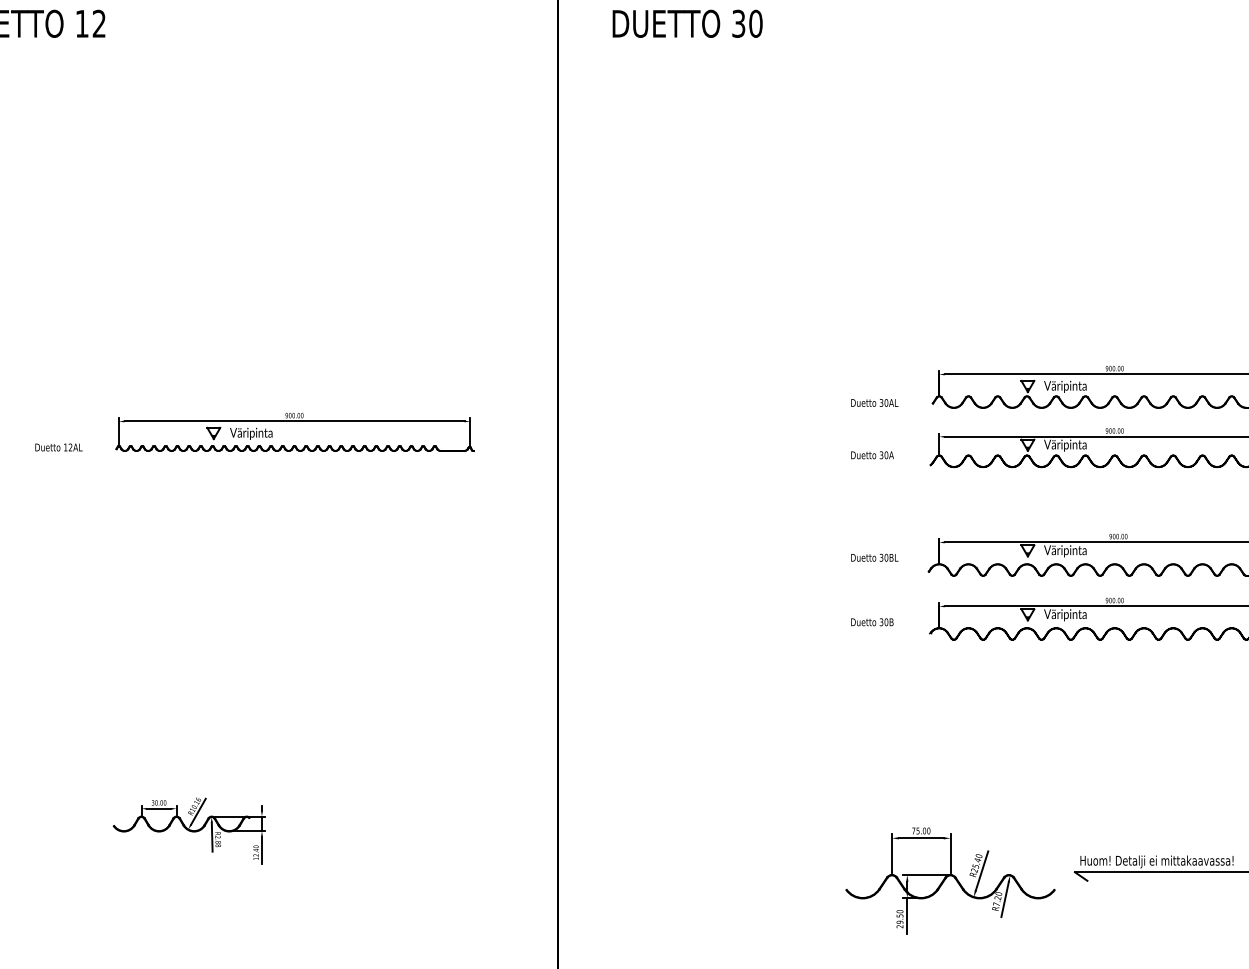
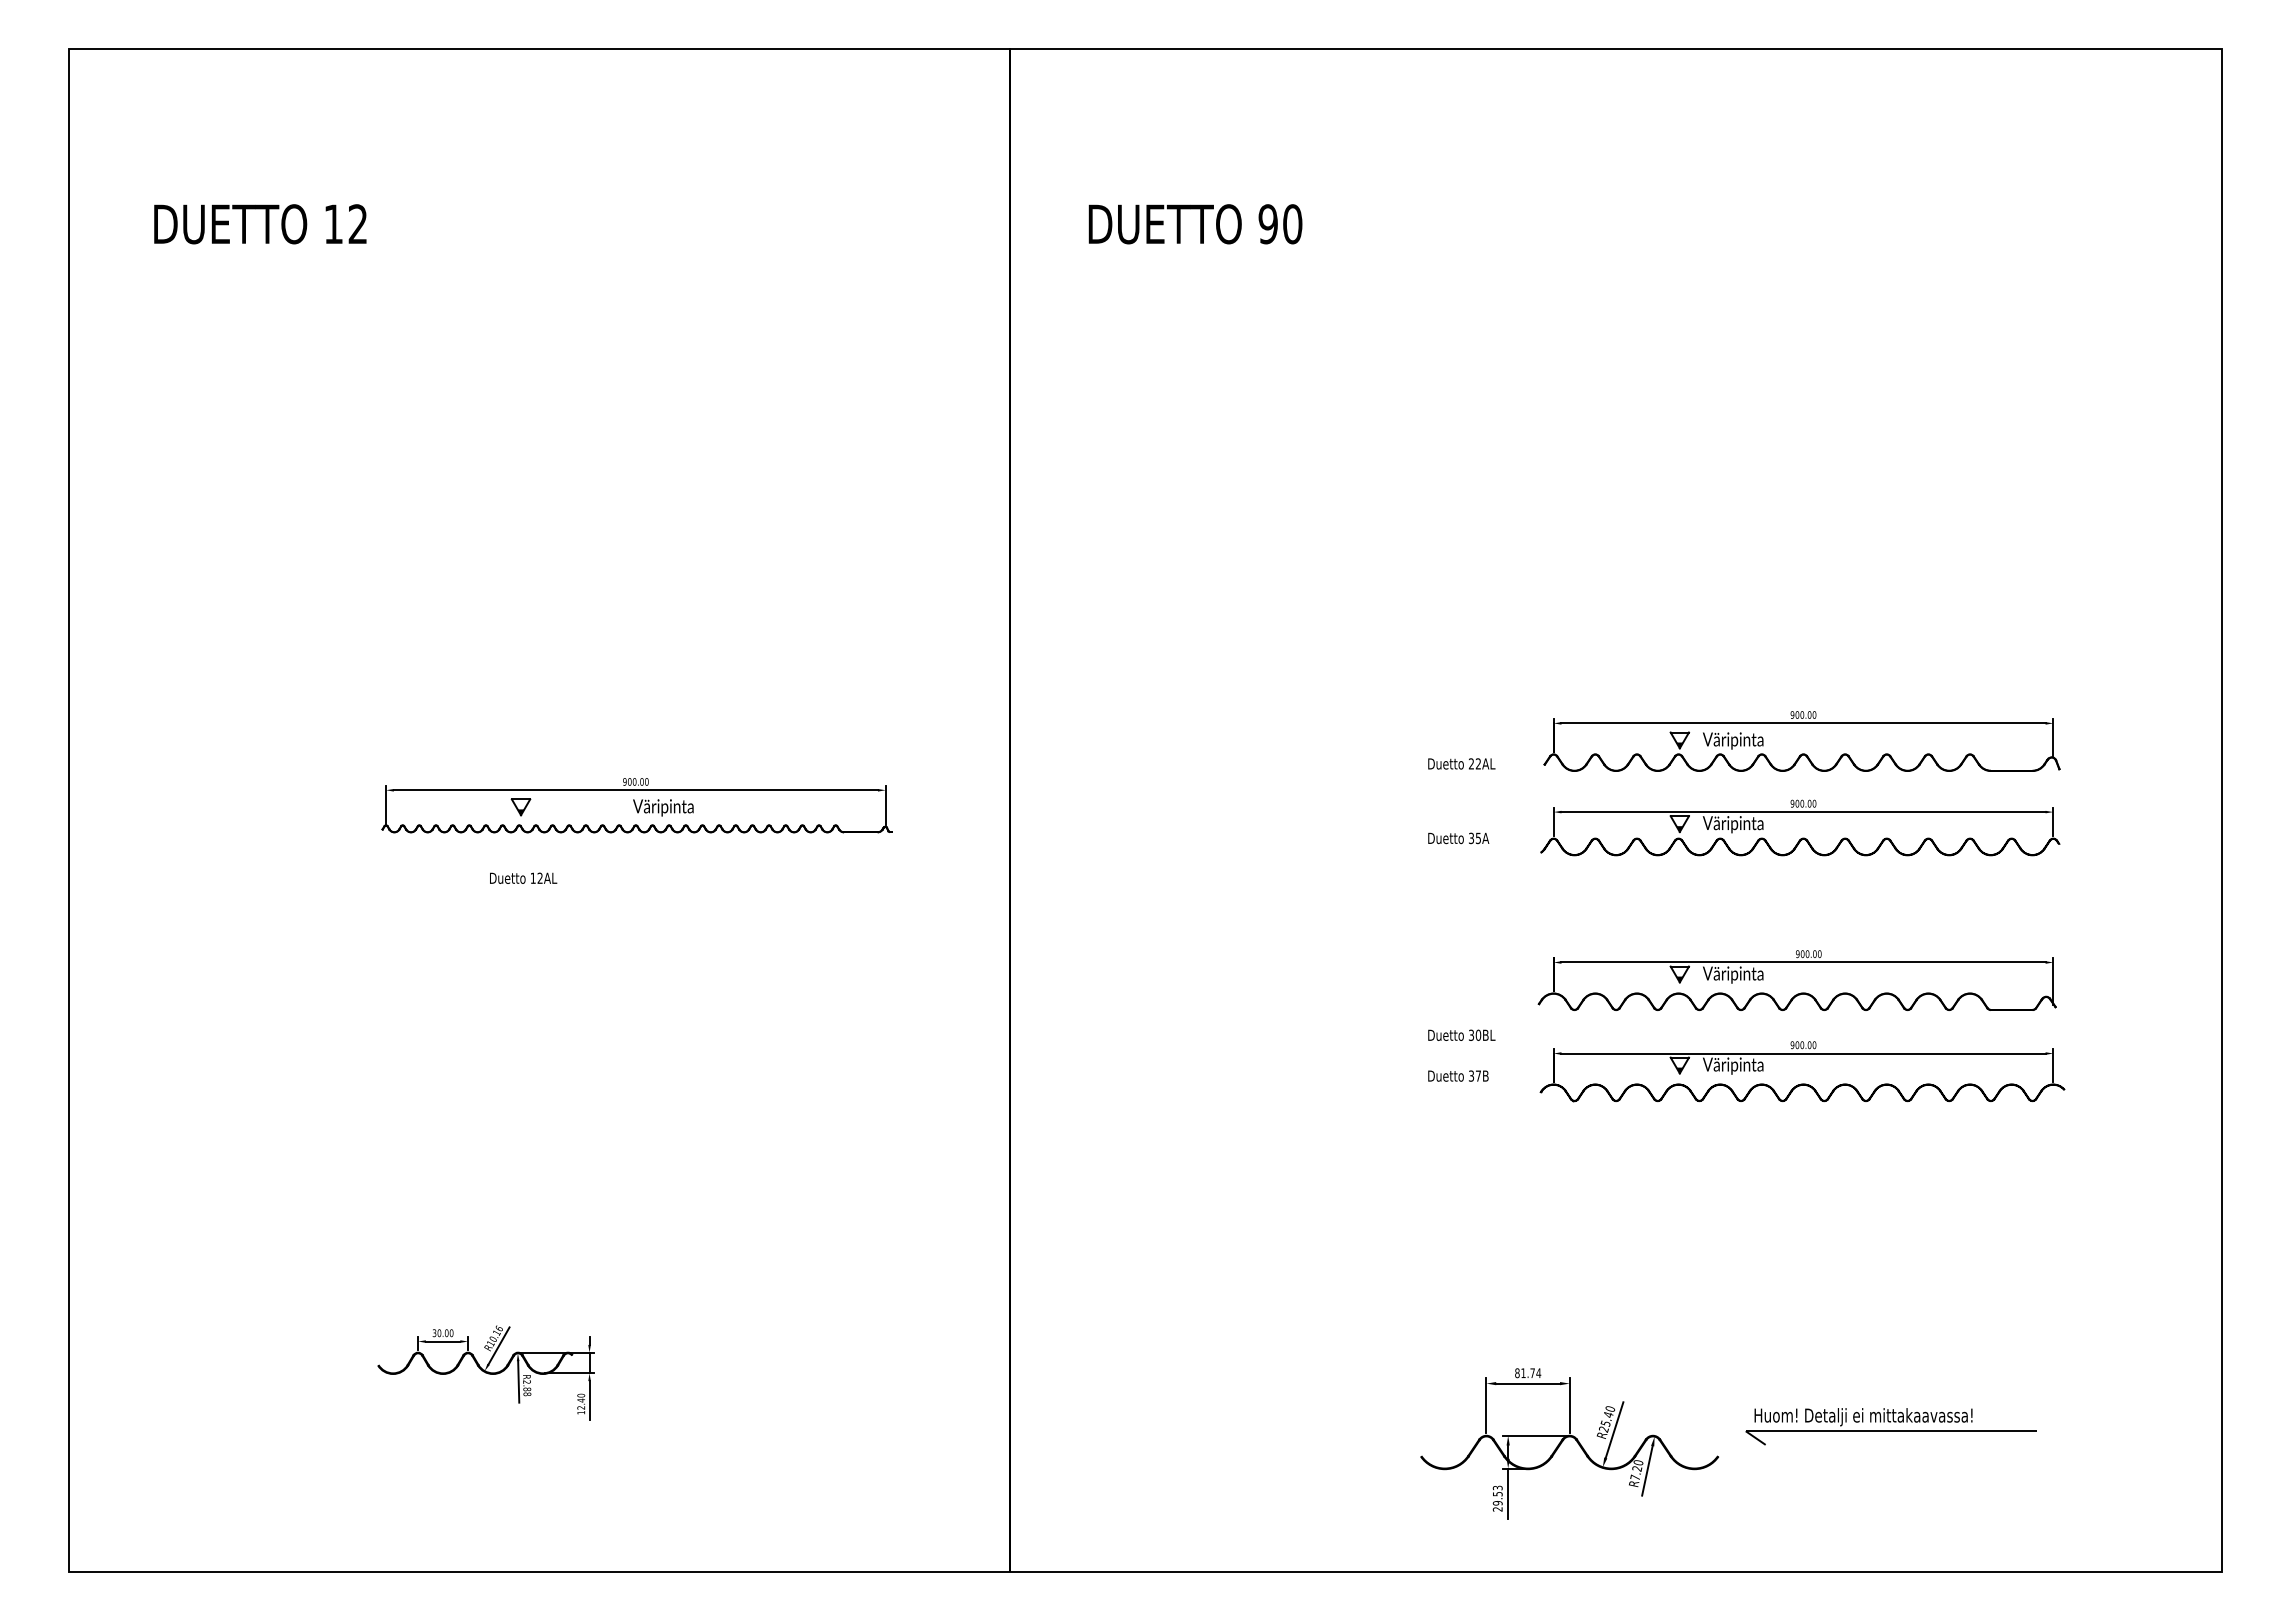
text: (738, 24) -> (1267, 224), 30 -> 90
text: (884, 402) -> (1475, 763), 30AL -> 22AL
text: (251, 433) -> (663, 807), moved
text: (58, 446) -> (523, 877), moved
text: (886, 455) -> (1478, 838), 30A -> 35A
text: (874, 557) -> (1461, 1034), moved
text: (886, 621) -> (1478, 1075), 30B -> 37B
text: (921, 831) -> (1528, 1373), 75.00 -> 81.74
text: (899, 911) -> (1497, 1487), 29.50 -> 29.53

